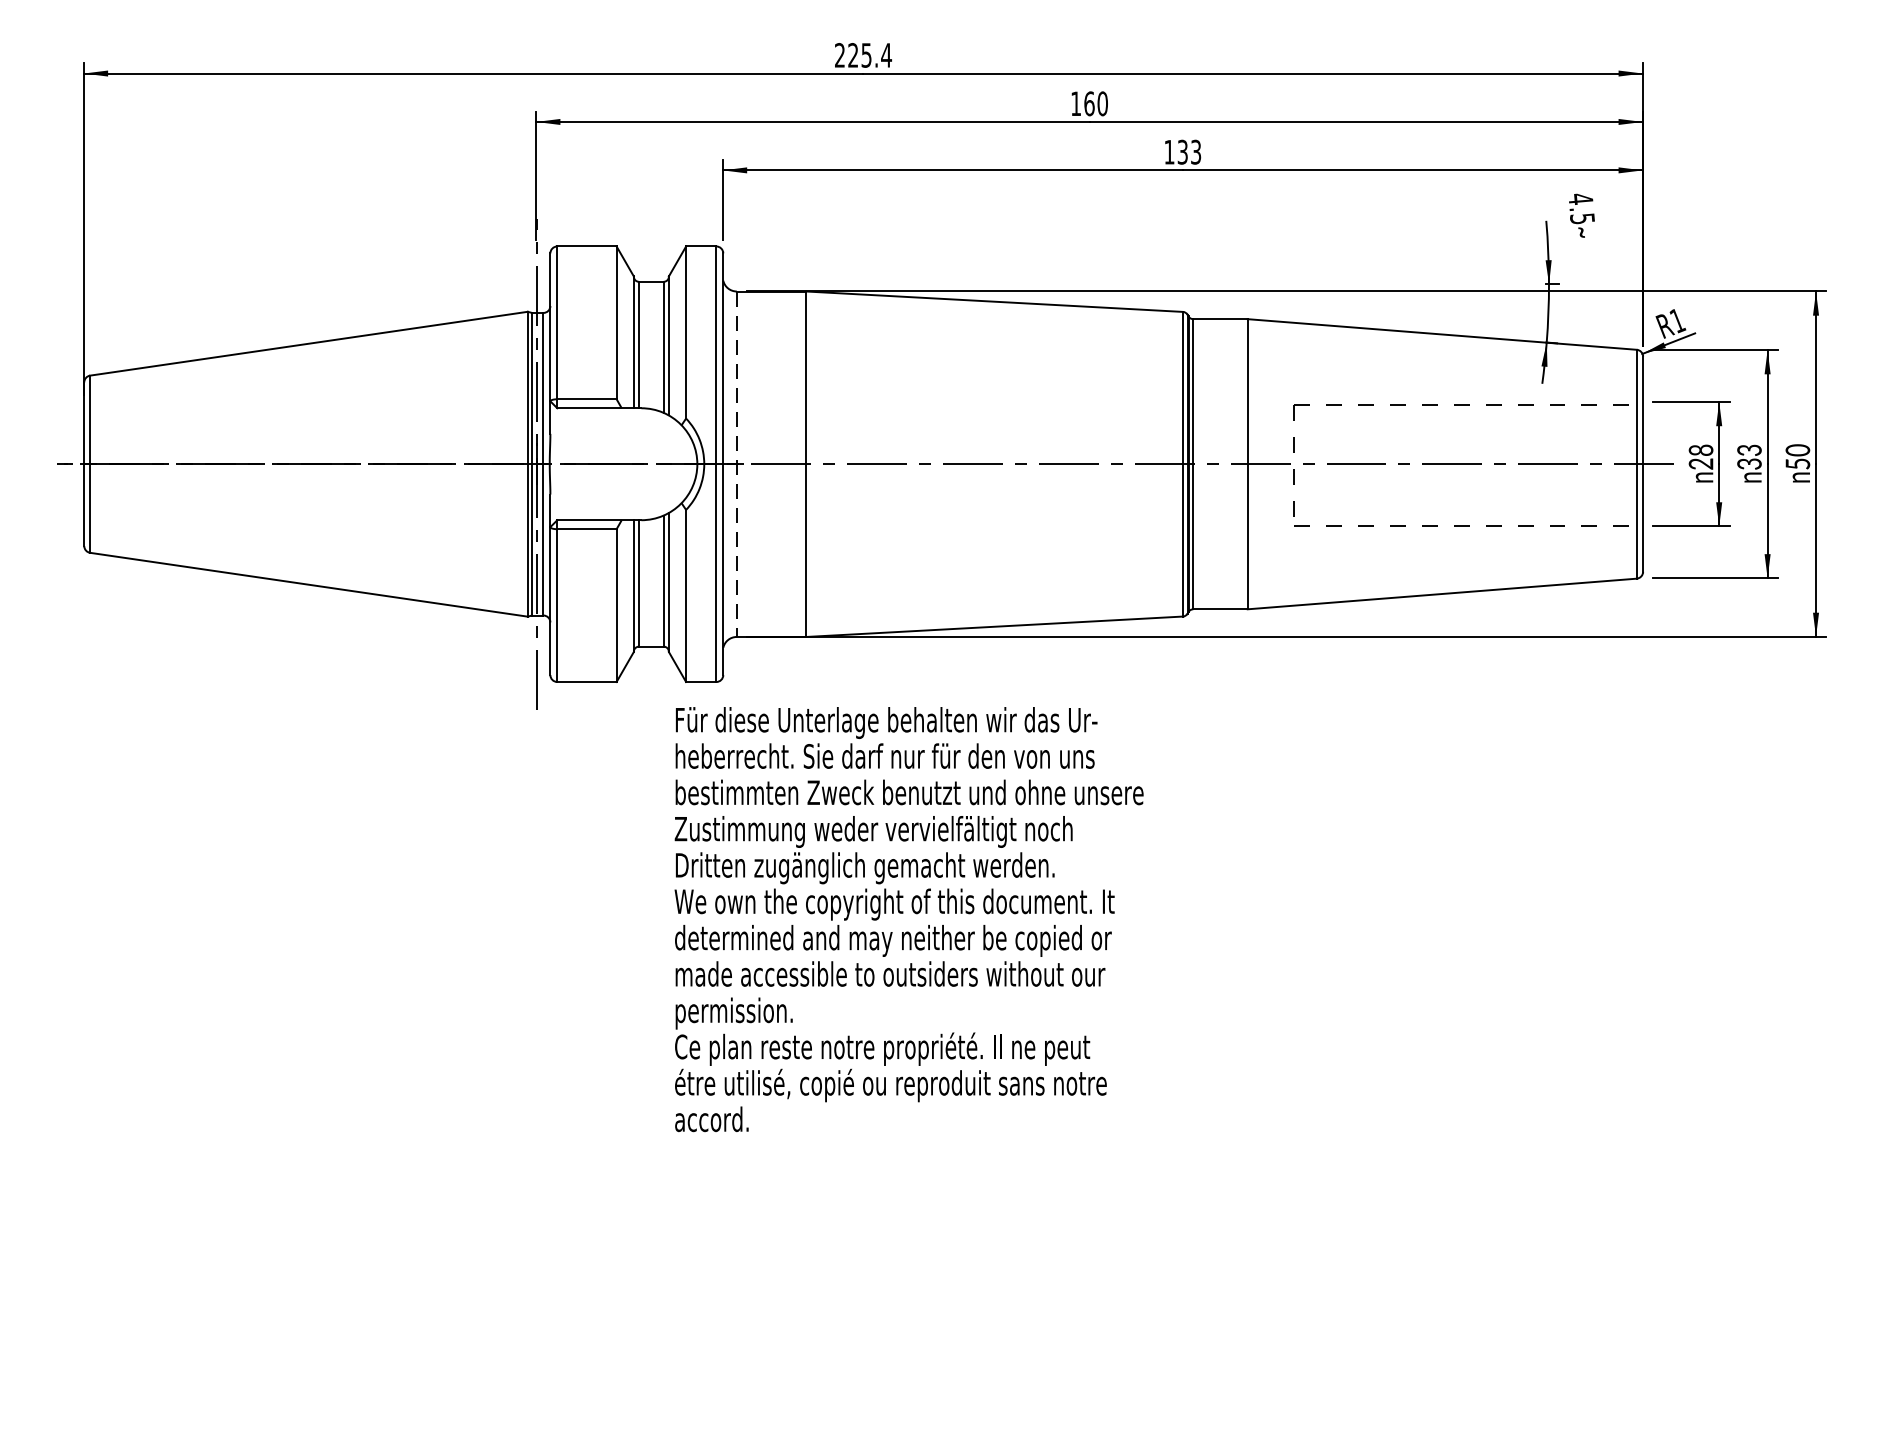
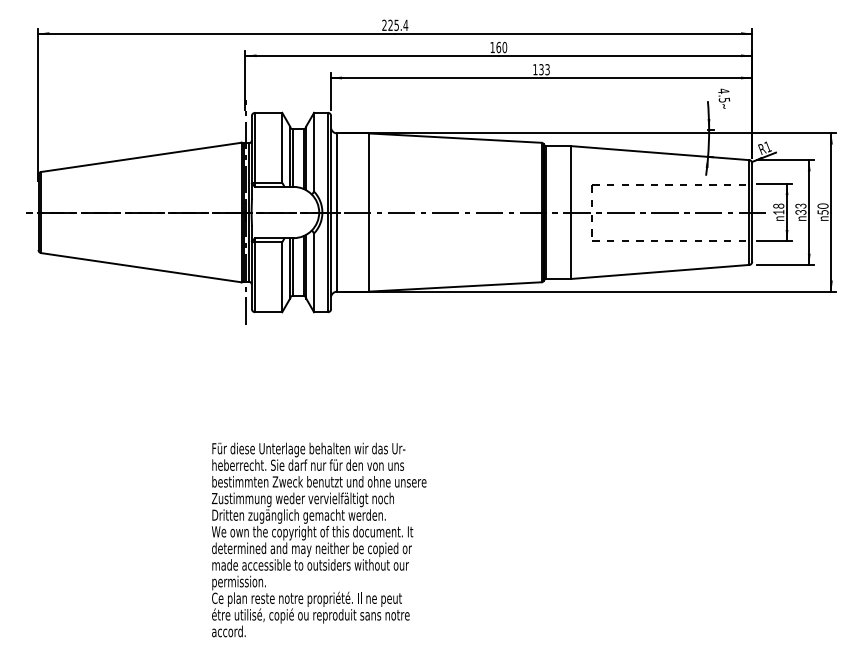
text: (1700, 464) -> (778, 212), 28 -> 18
line: (737, 466) -> (337, 213), dashed -> solid
text: (907, 918) -> (318, 539), moved

